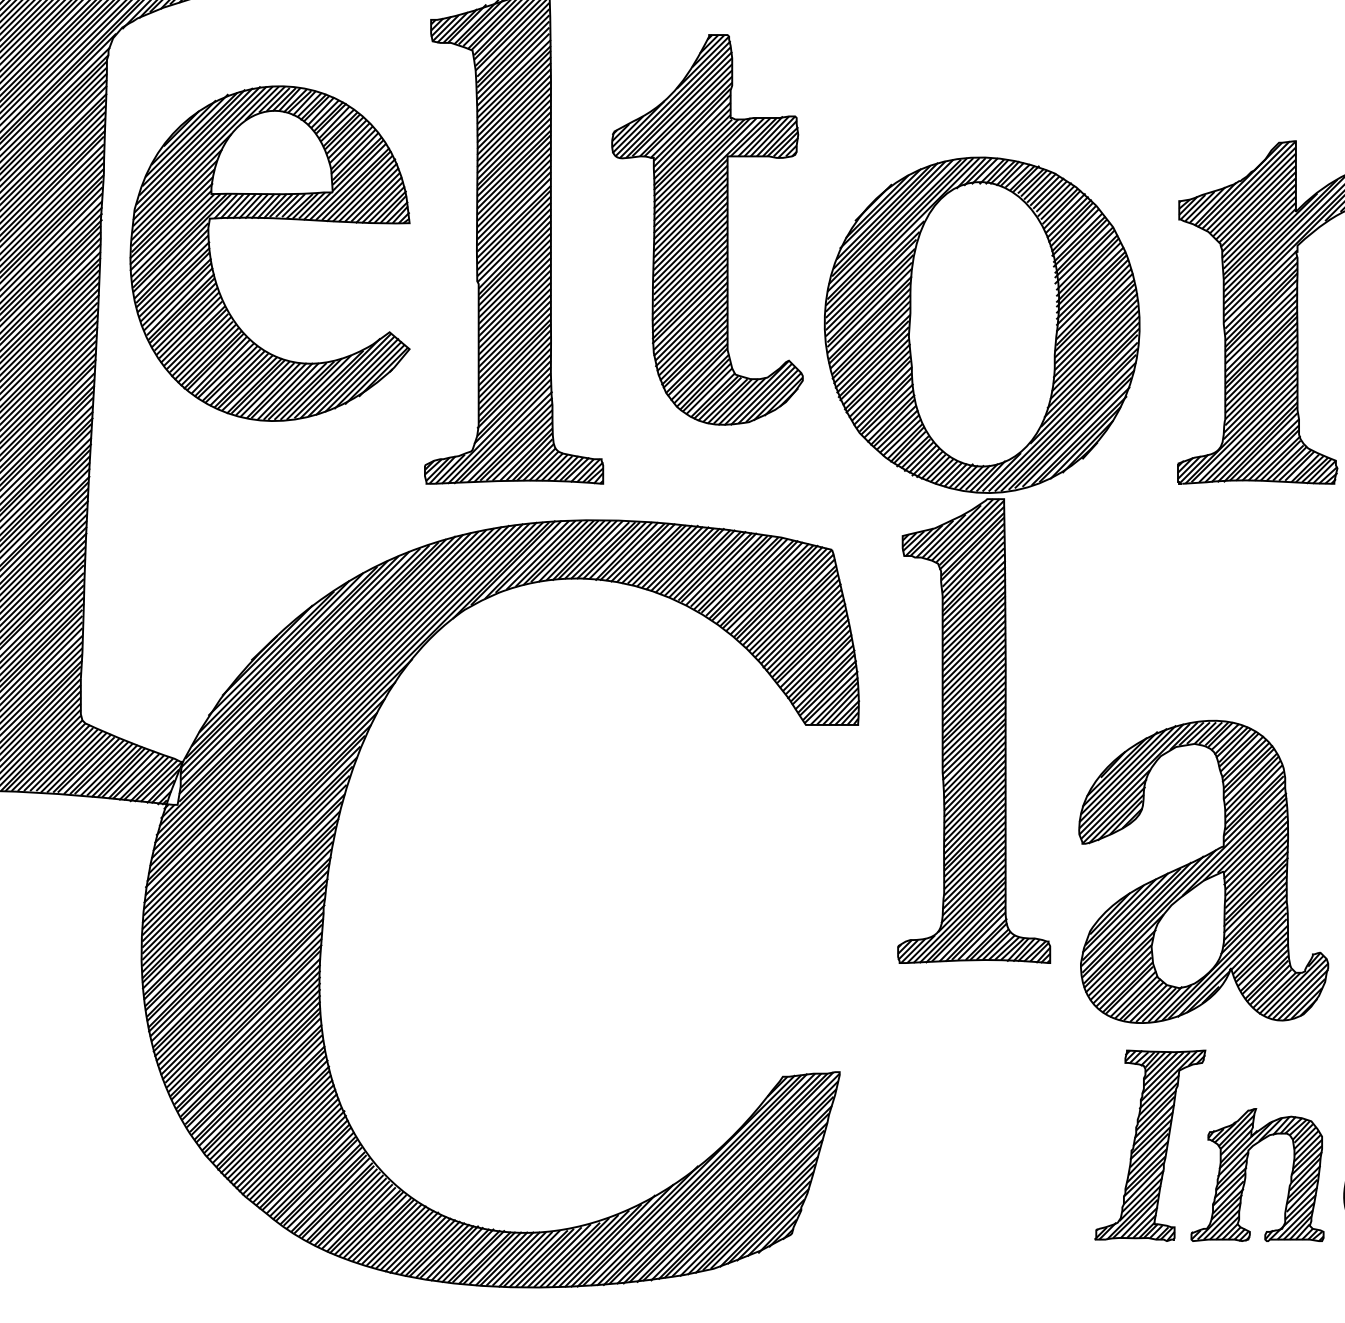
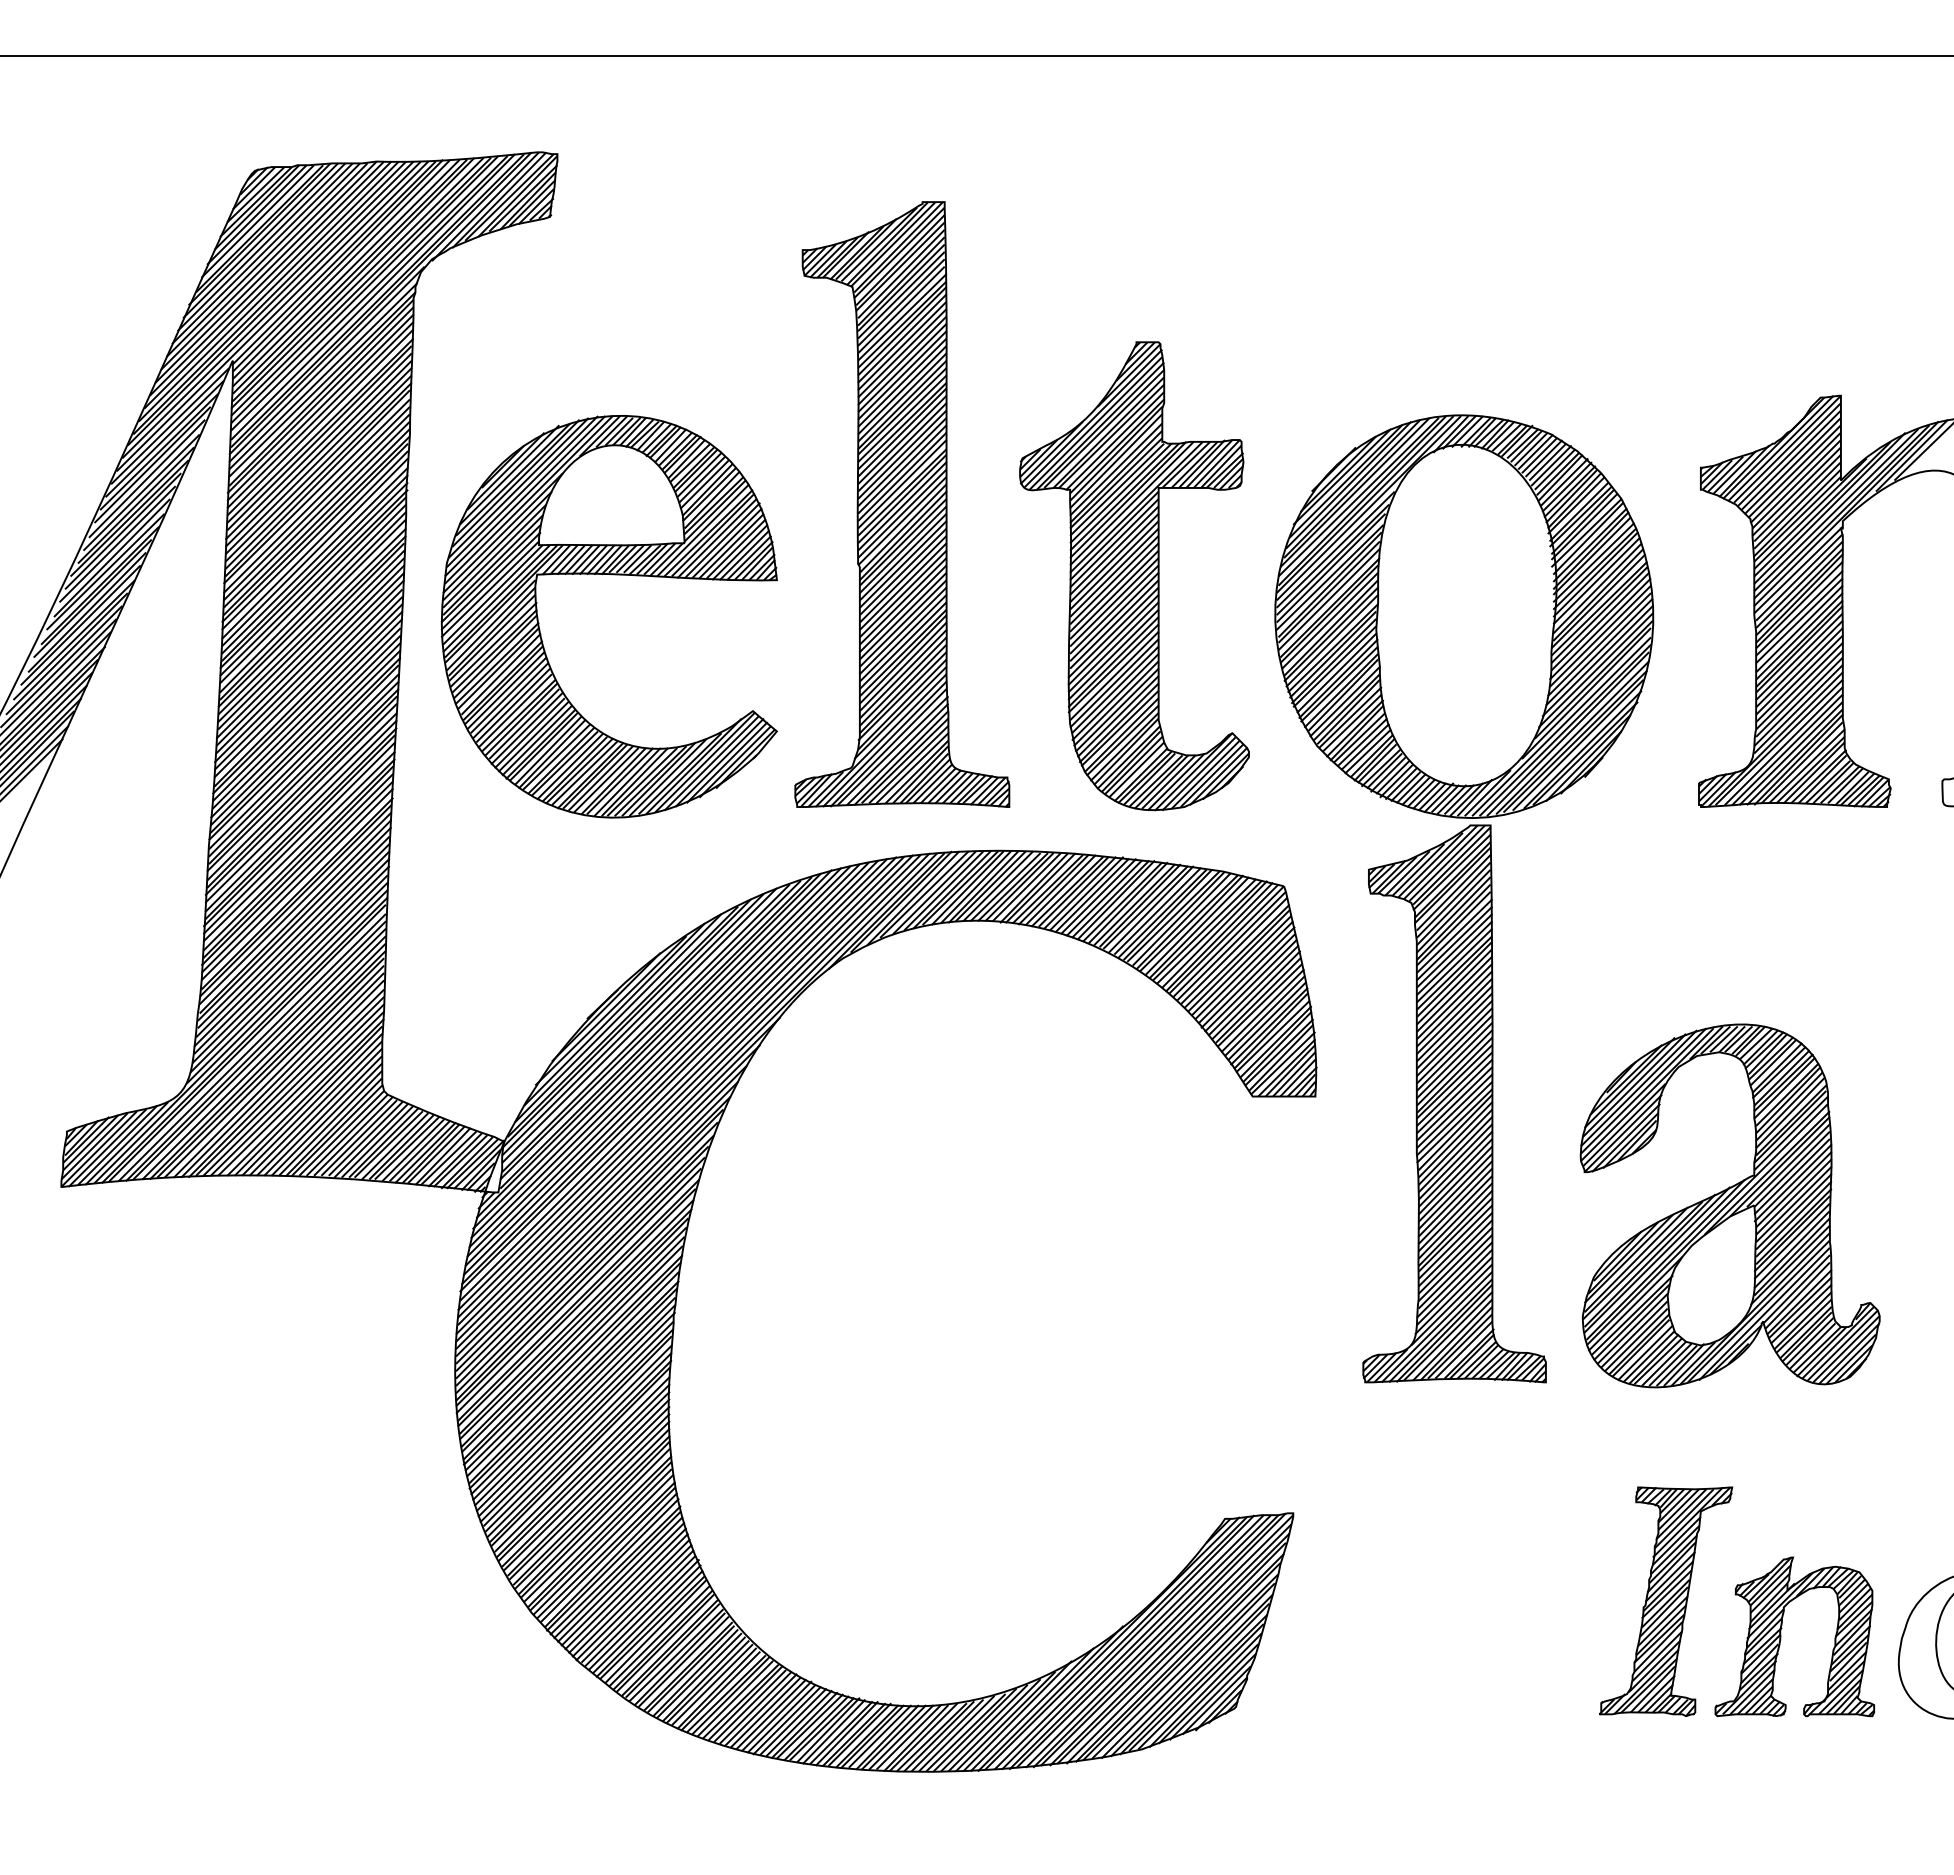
part: (272, 219) -> (612, 575), moved
part: (707, 230) -> (1134, 576), moved
part: (1203, 871) -> (1729, 1205), moved

